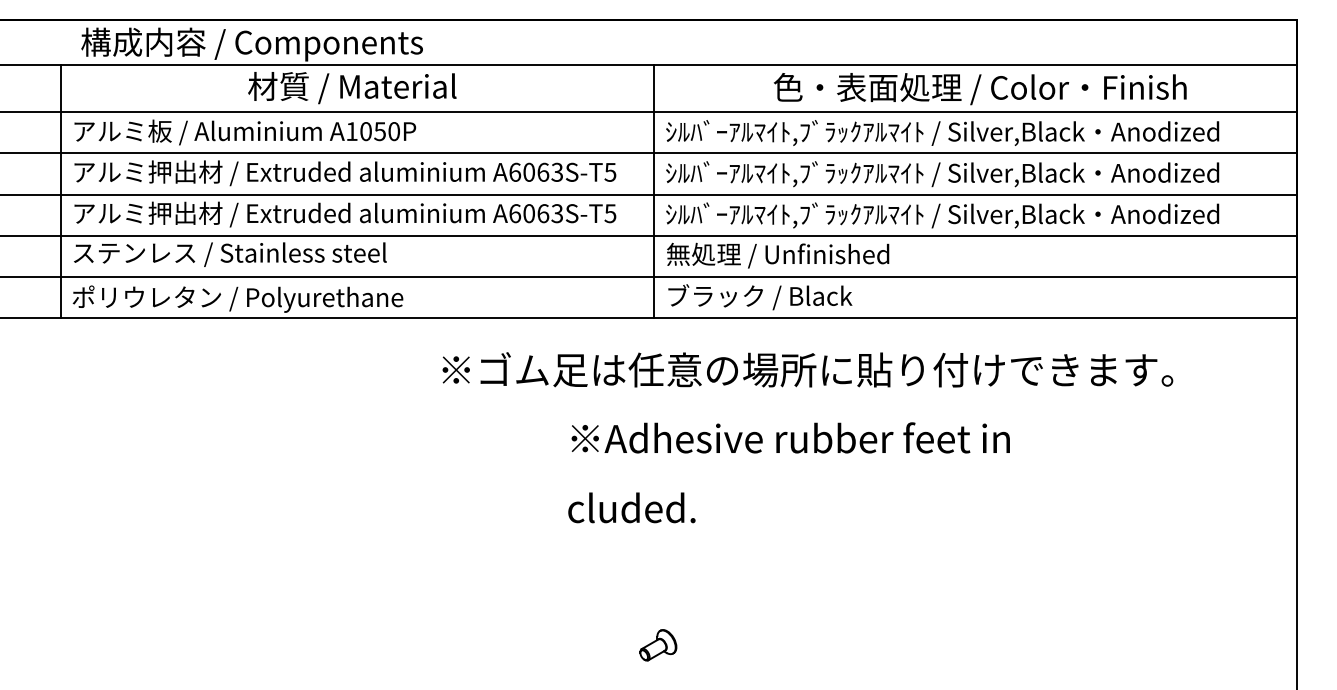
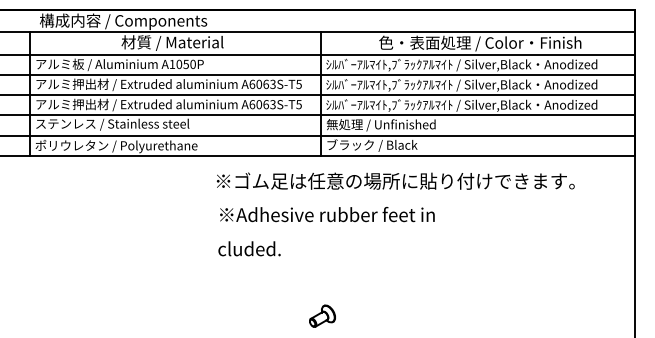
text: (788, 472) -> (326, 231), moved
part: (658, 644) -> (322, 315), size x1.43

